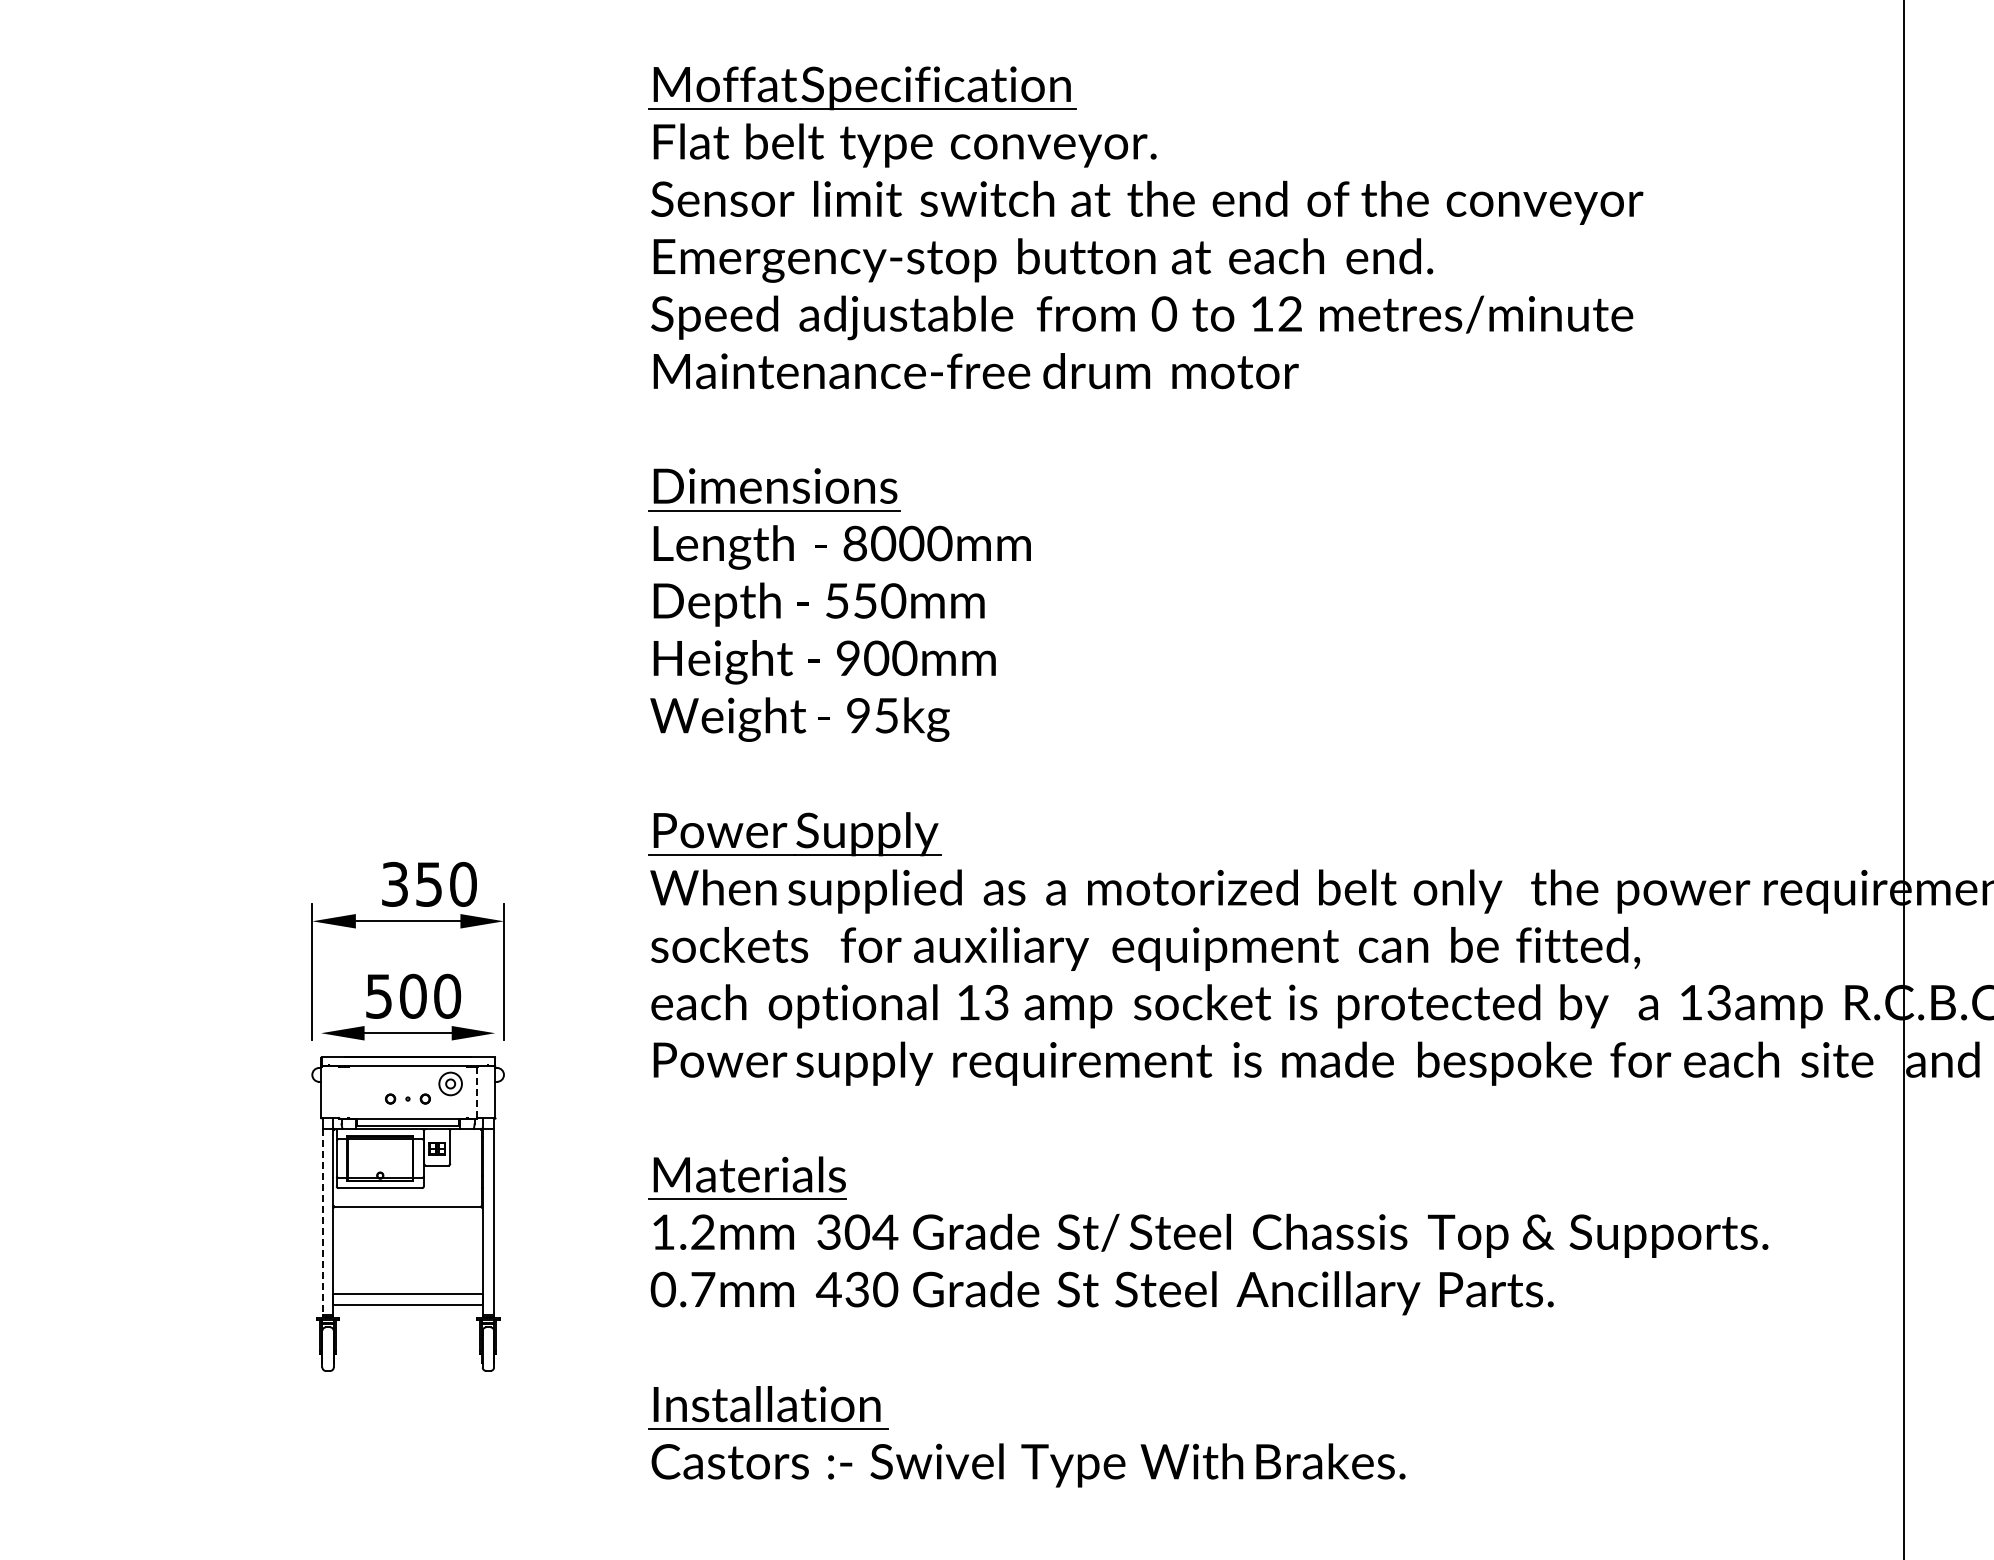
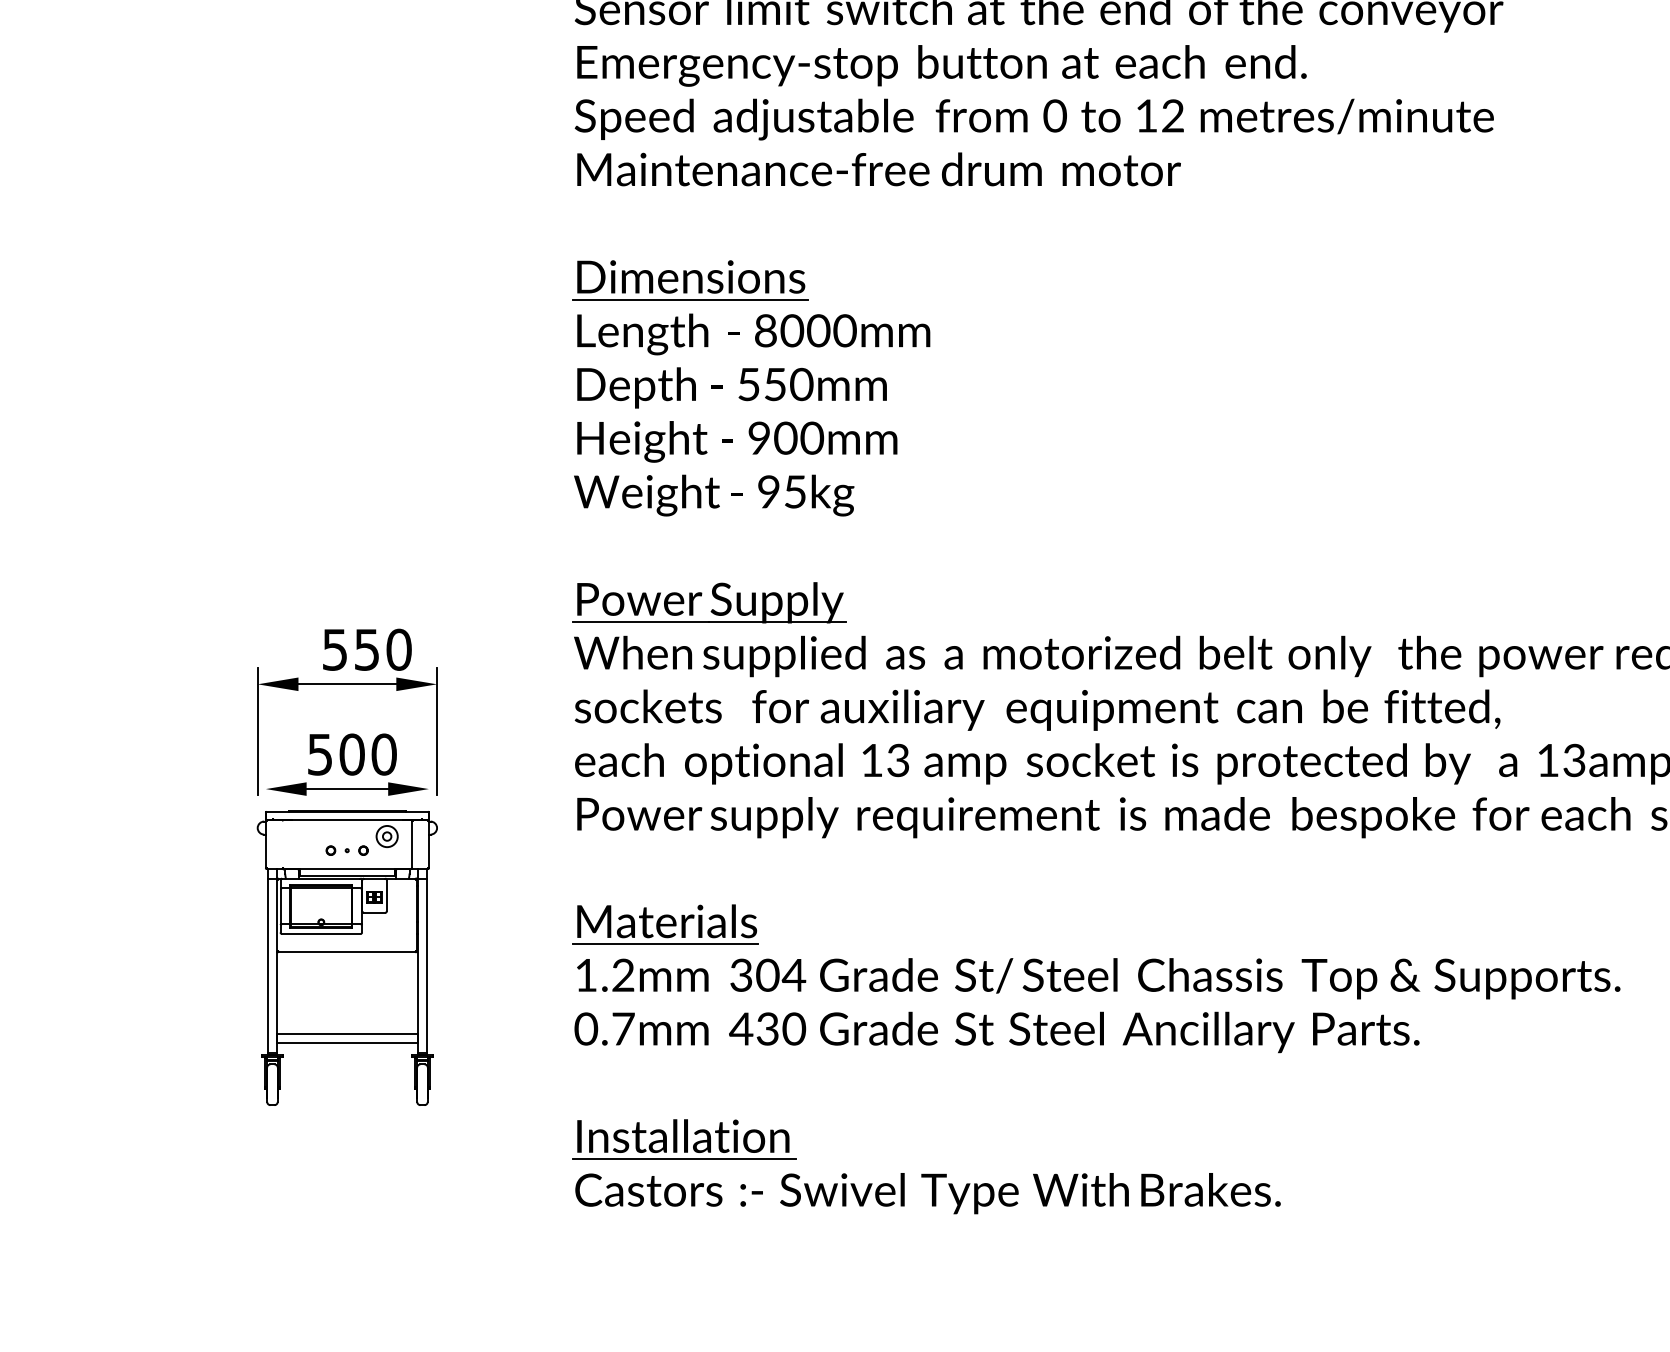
text: (394, 883) -> (334, 648), 350 -> 550
line: (477, 1092) -> (412, 844), dashed -> solid
line: (322, 1222) -> (267, 966), dashed -> solid

